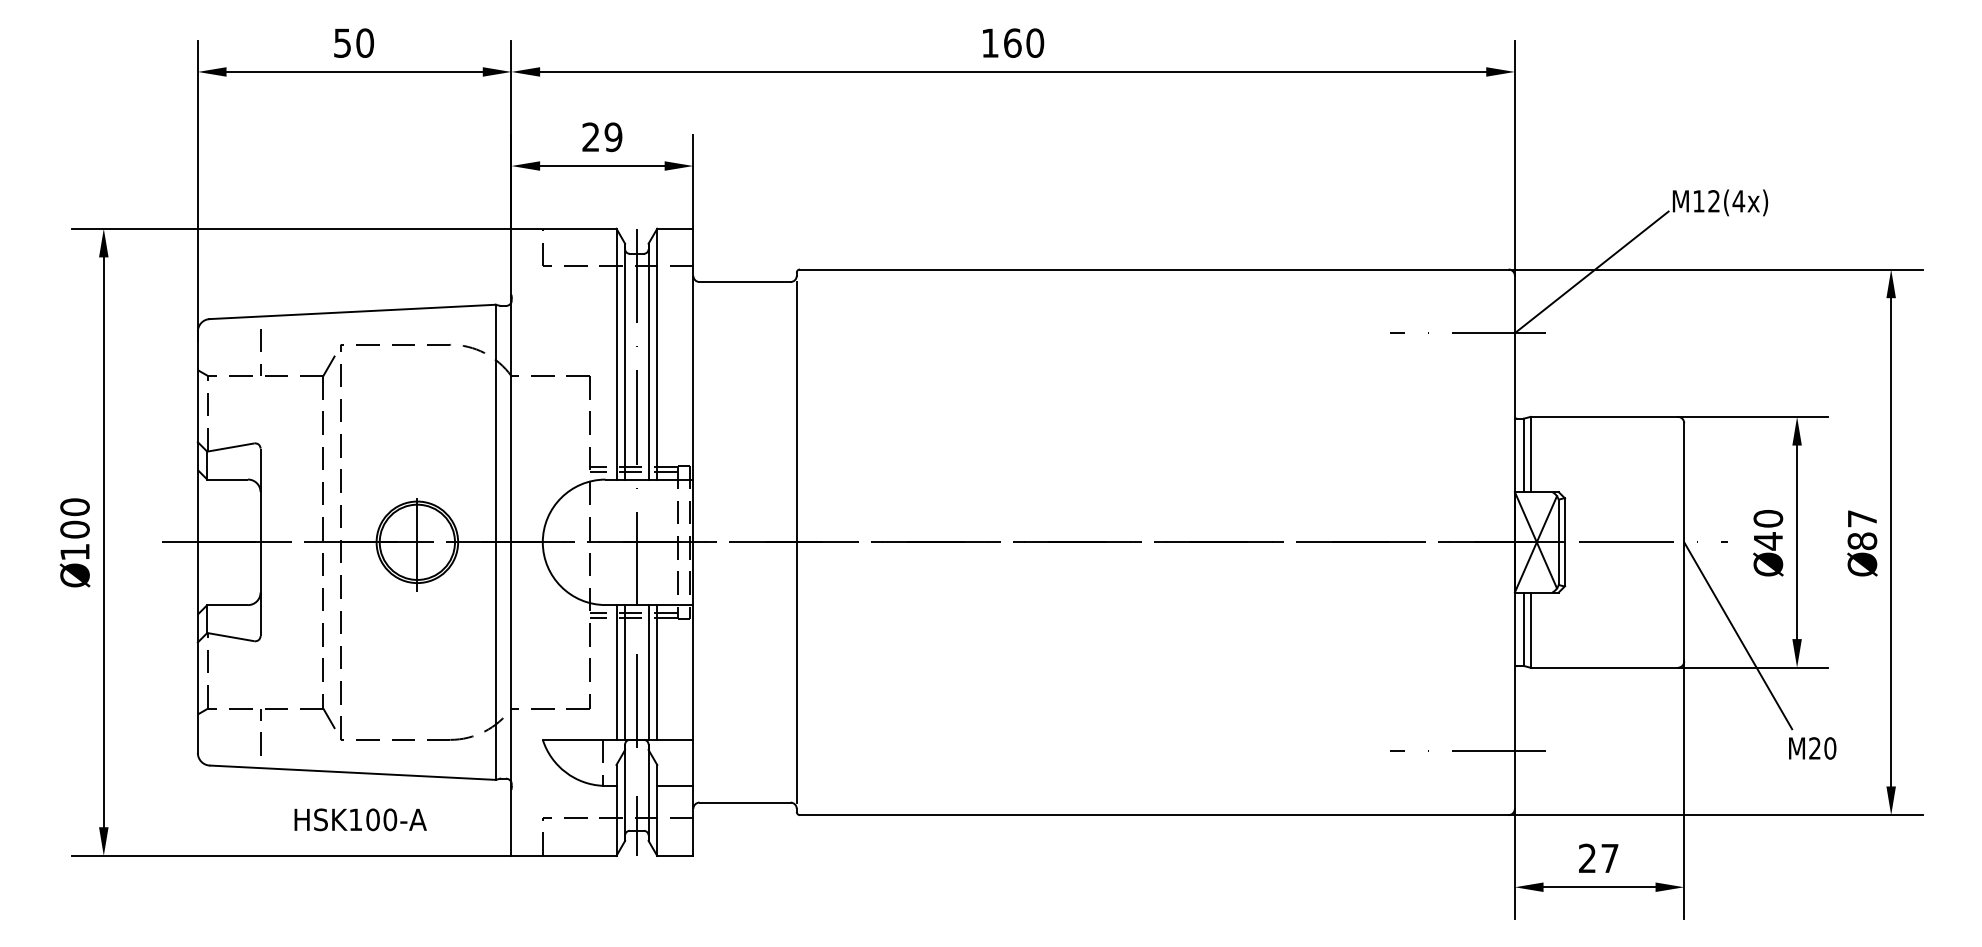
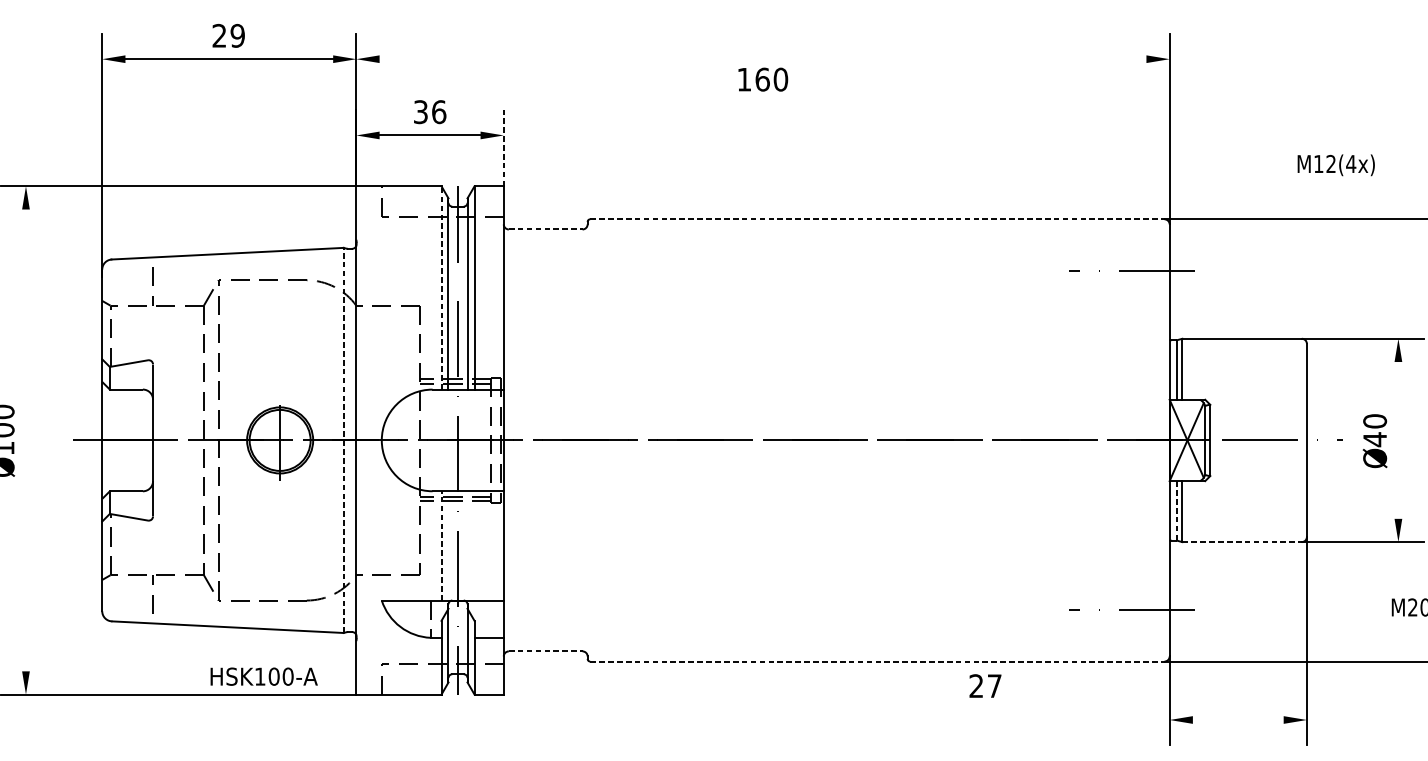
text: (354, 42) -> (229, 35), 50 -> 29
text: (1013, 42) -> (763, 79), moved
line: (1013, 71) -> (763, 58), removed
text: (602, 137) -> (430, 112), 29 -> 36
line: (693, 181) -> (503, 147), solid -> dashed
line: (1154, 269) -> (877, 219), solid -> dashed
line: (1591, 272) -> (1231, 221), removed
line: (745, 282) -> (546, 229), solid -> dashed
line: (616, 353) -> (441, 287), solid -> dashed
line: (103, 542) -> (25, 440), removed
line: (495, 542) -> (343, 440), solid -> dashed
line: (796, 542) -> (587, 440), removed
line: (1797, 542) -> (1398, 440), removed
line: (1523, 629) -> (1176, 511), solid -> dashed
line: (1738, 635) -> (1350, 515), removed
line: (1604, 667) -> (1242, 541), solid -> dashed
line: (616, 671) -> (441, 545), solid -> dashed
line: (625, 672) -> (448, 545), removed
line: (648, 672) -> (467, 545), removed
line: (657, 672) -> (474, 545), removed
line: (745, 802) -> (546, 651), solid -> dashed
line: (1154, 815) -> (877, 661), solid -> dashed
text: (360, 819) -> (264, 676), moved
text: (1598, 857) -> (985, 685), moved
line: (1599, 887) -> (1238, 720), removed

